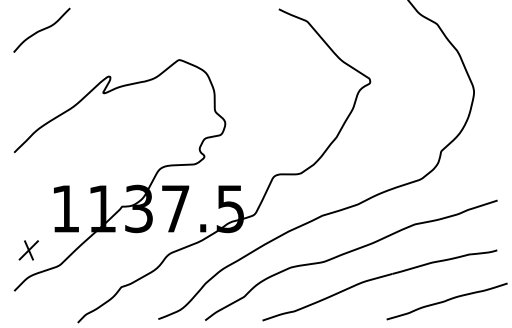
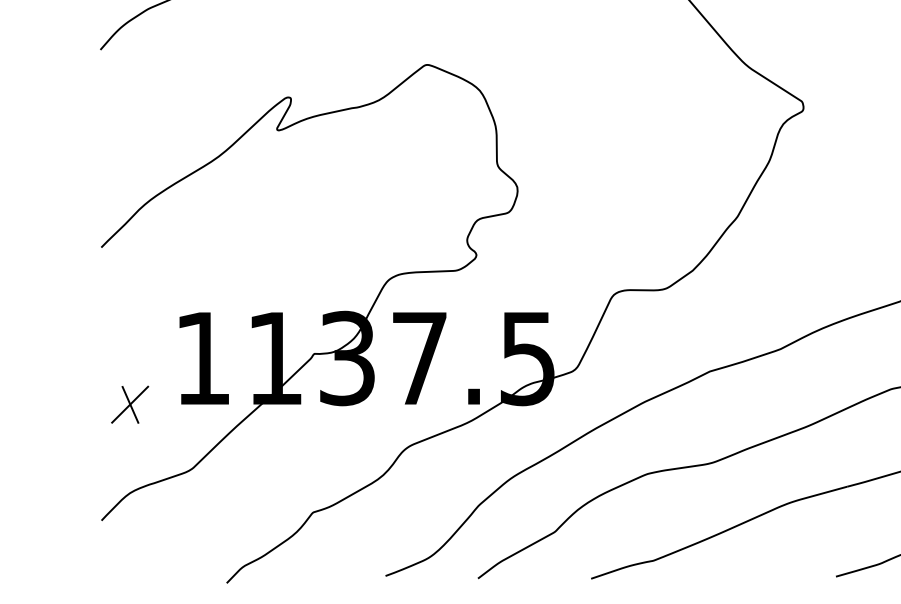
part: (28, 250) -> (129, 404), moved

